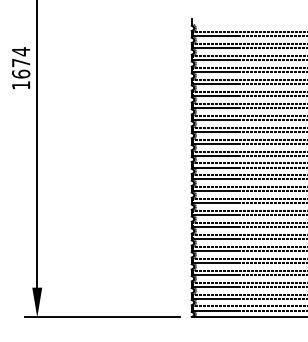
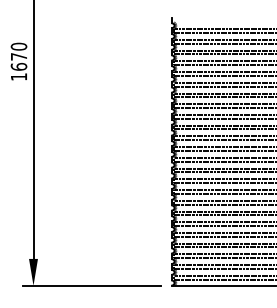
text: (20, 51) -> (18, 46), 1674 -> 1670

